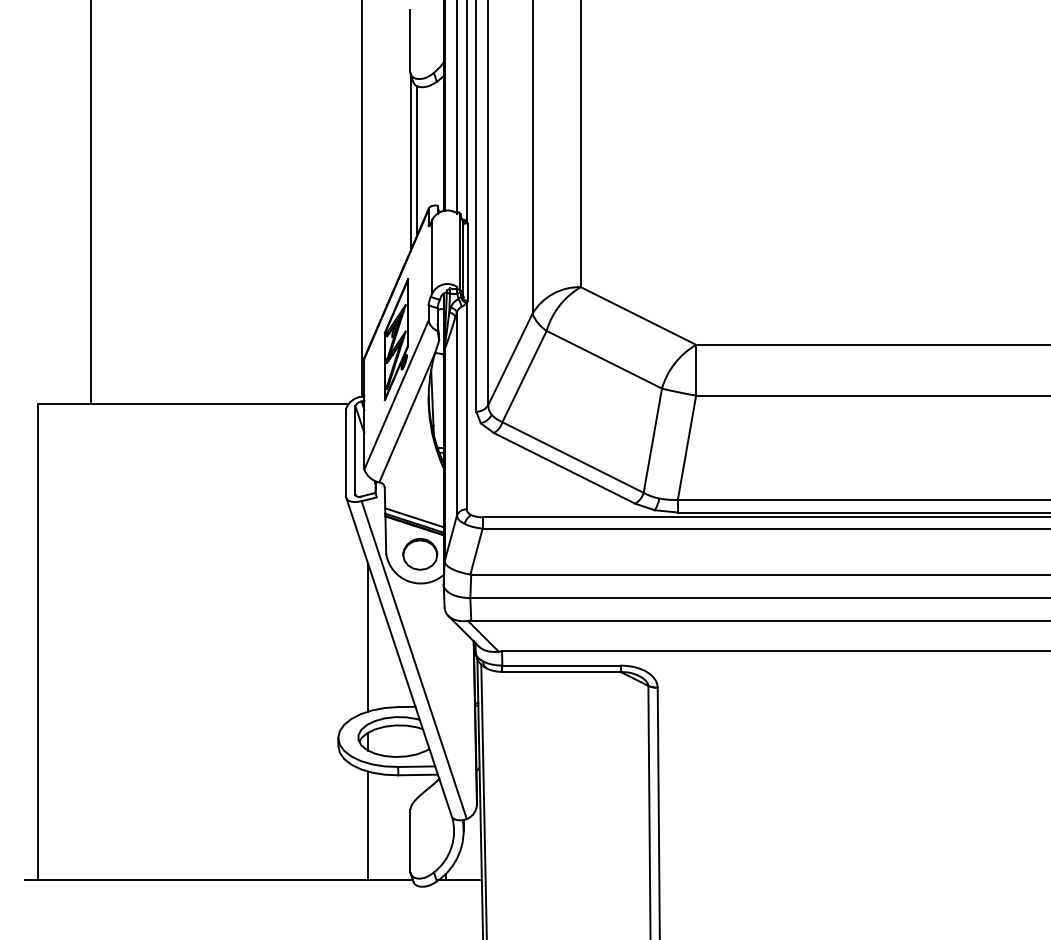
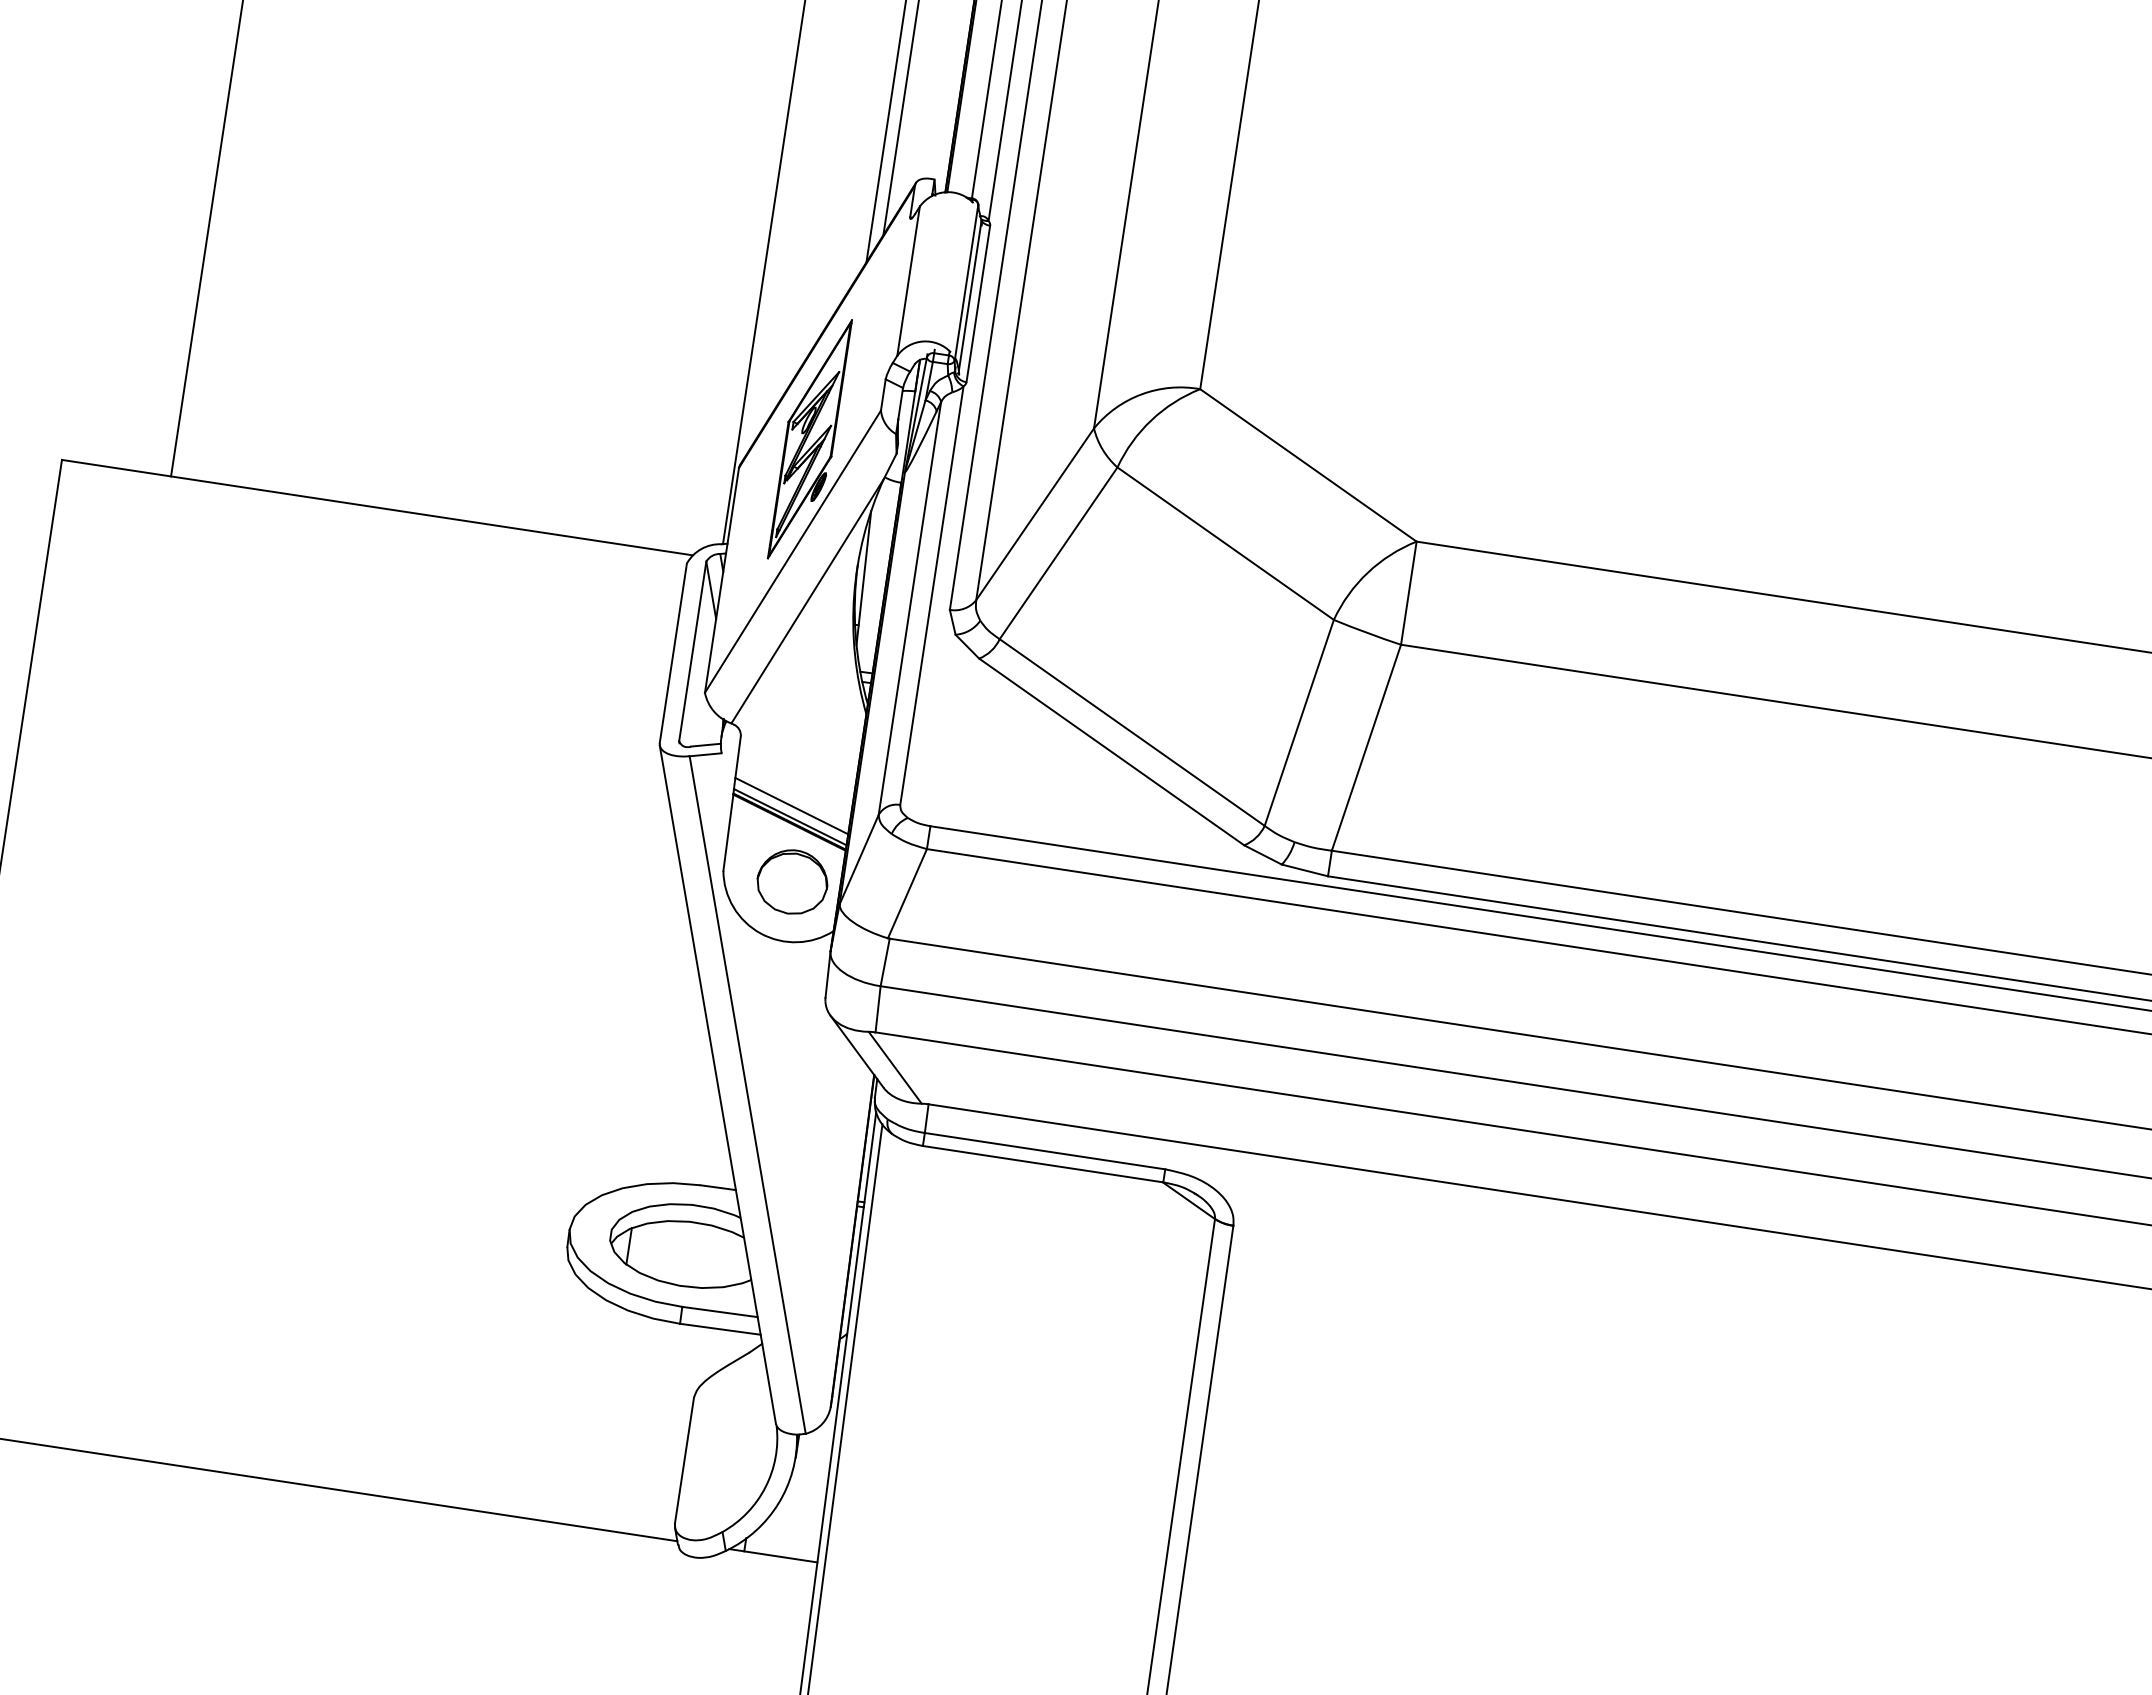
line: (368, 637) -> (661, 1034), removed
line: (368, 825) -> (604, 1416), removed

